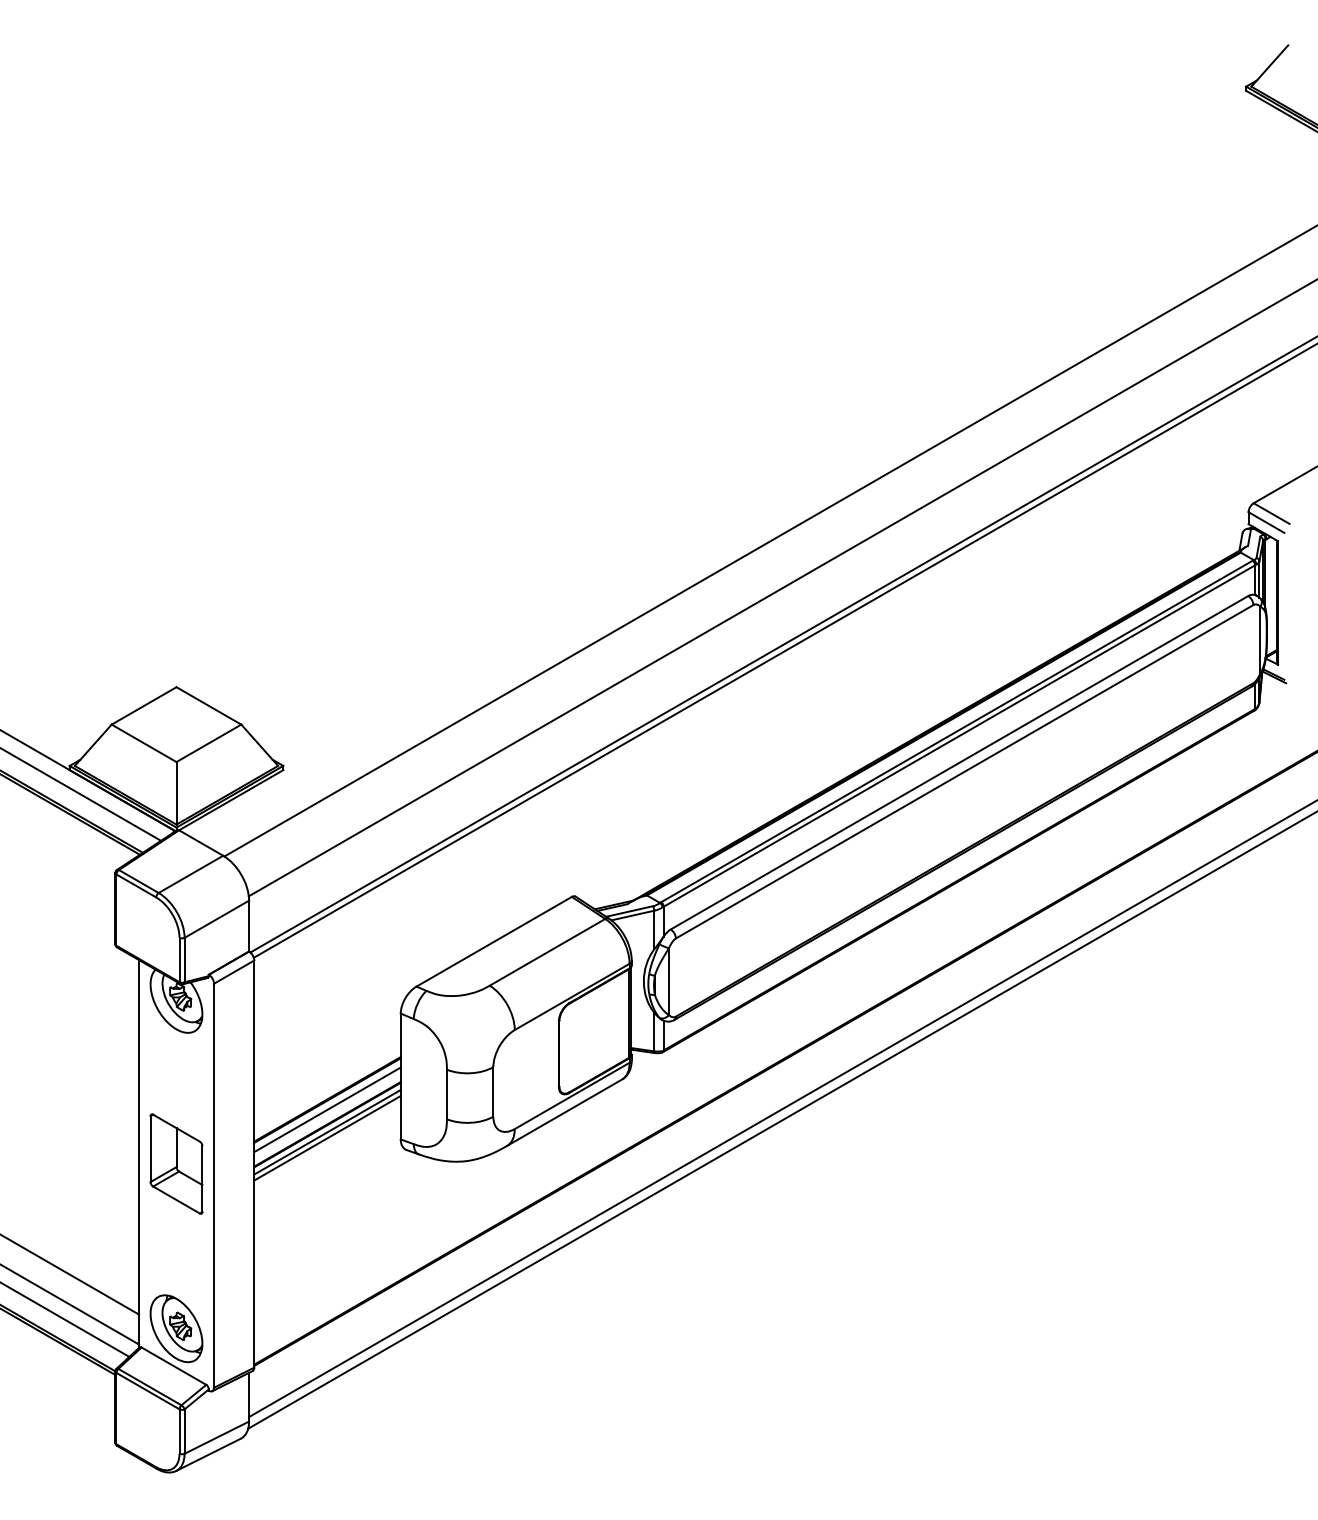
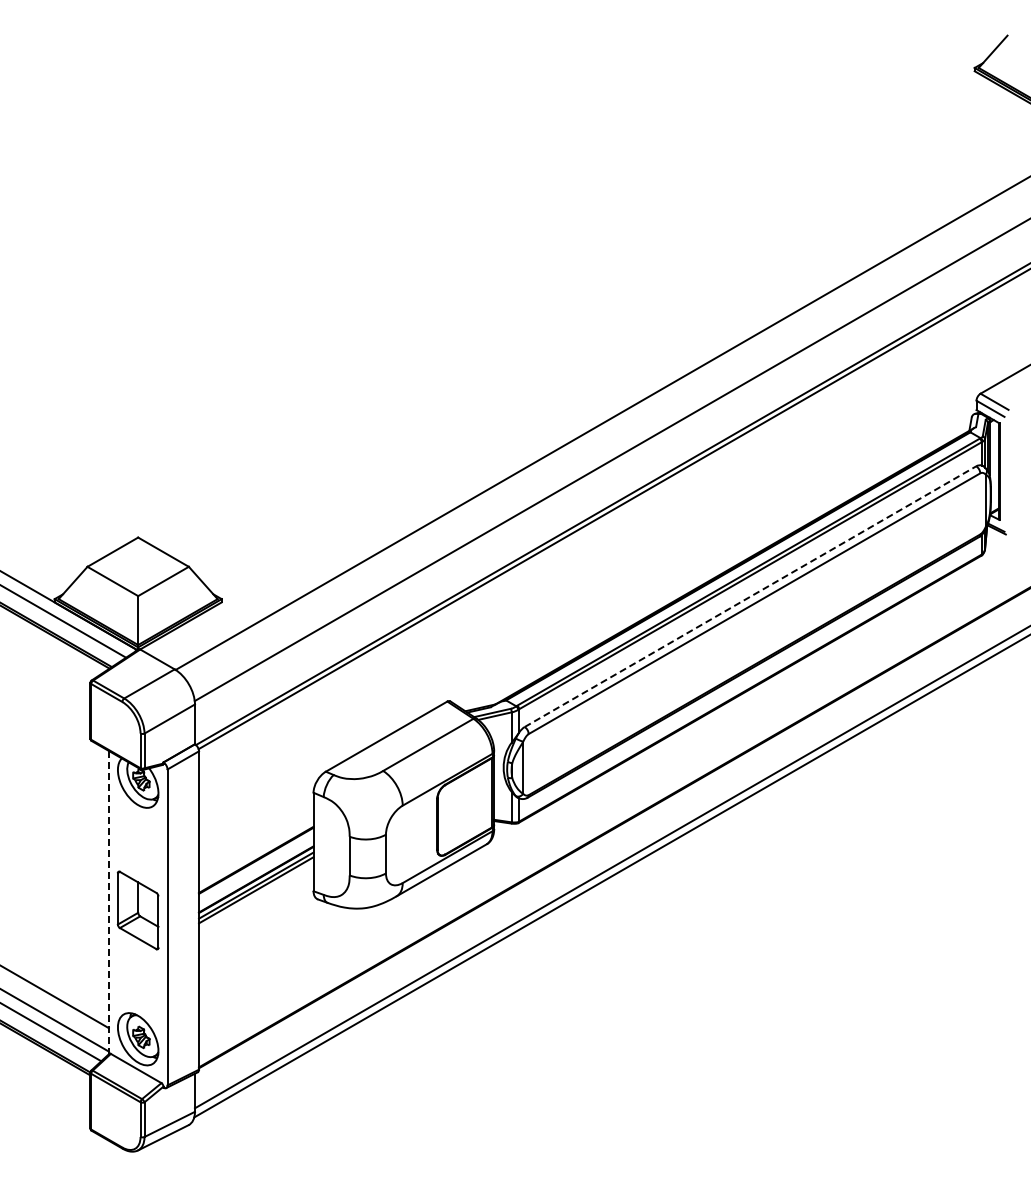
line: (959, 762) -> (750, 596), solid -> dashed
line: (327, 1110) -> (256, 868), removed
line: (138, 1153) -> (108, 902), solid -> dashed

